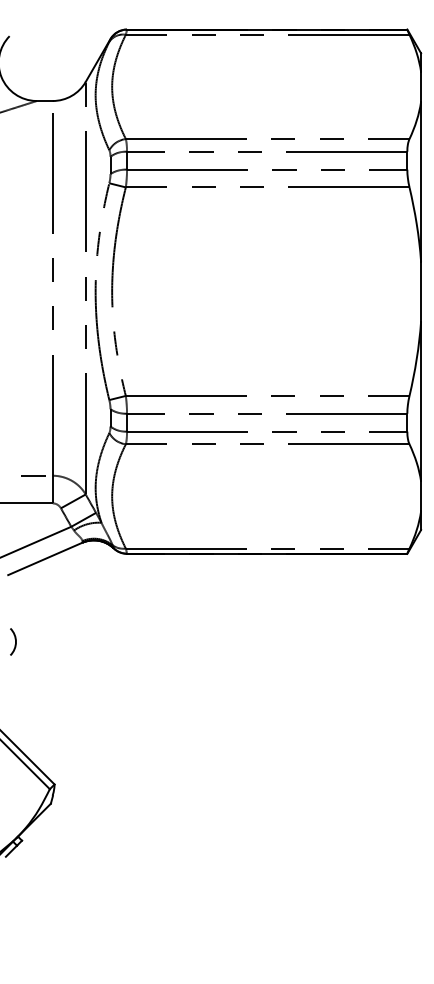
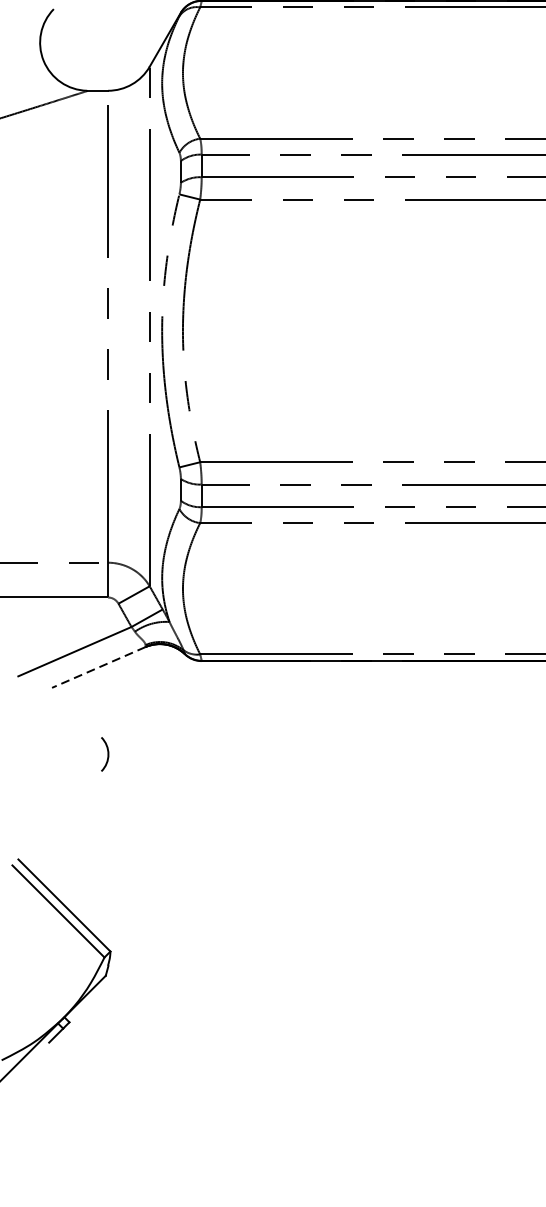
line: (45, 558) -> (99, 666), solid -> dashed
arc: (15, 641) -> (107, 753), moved

